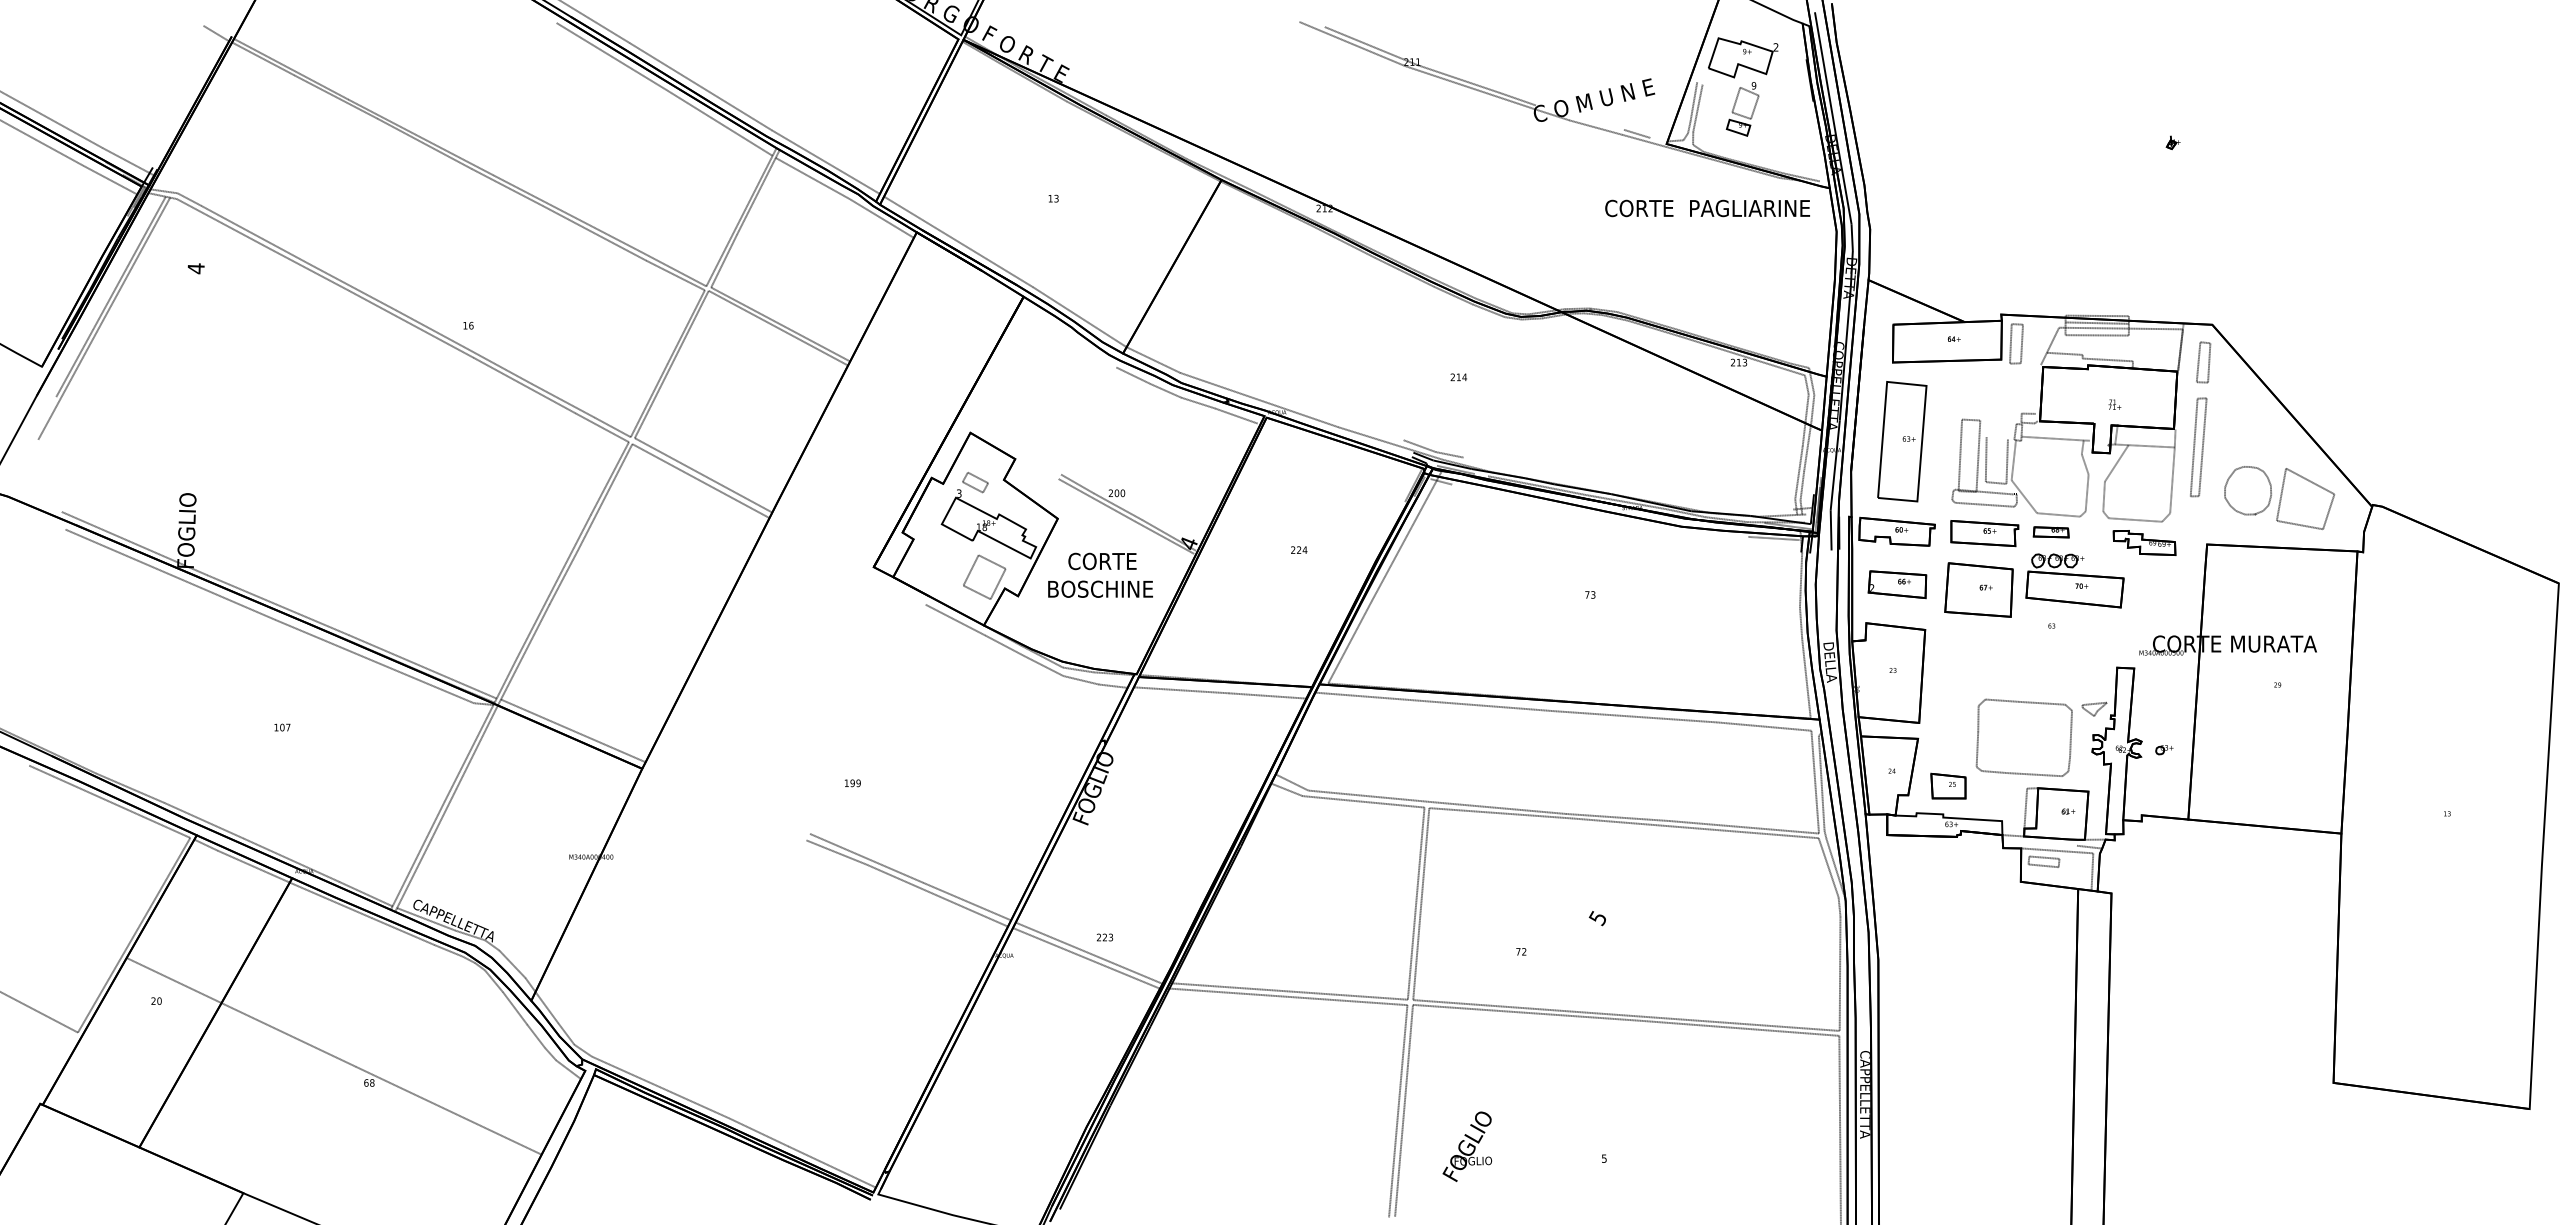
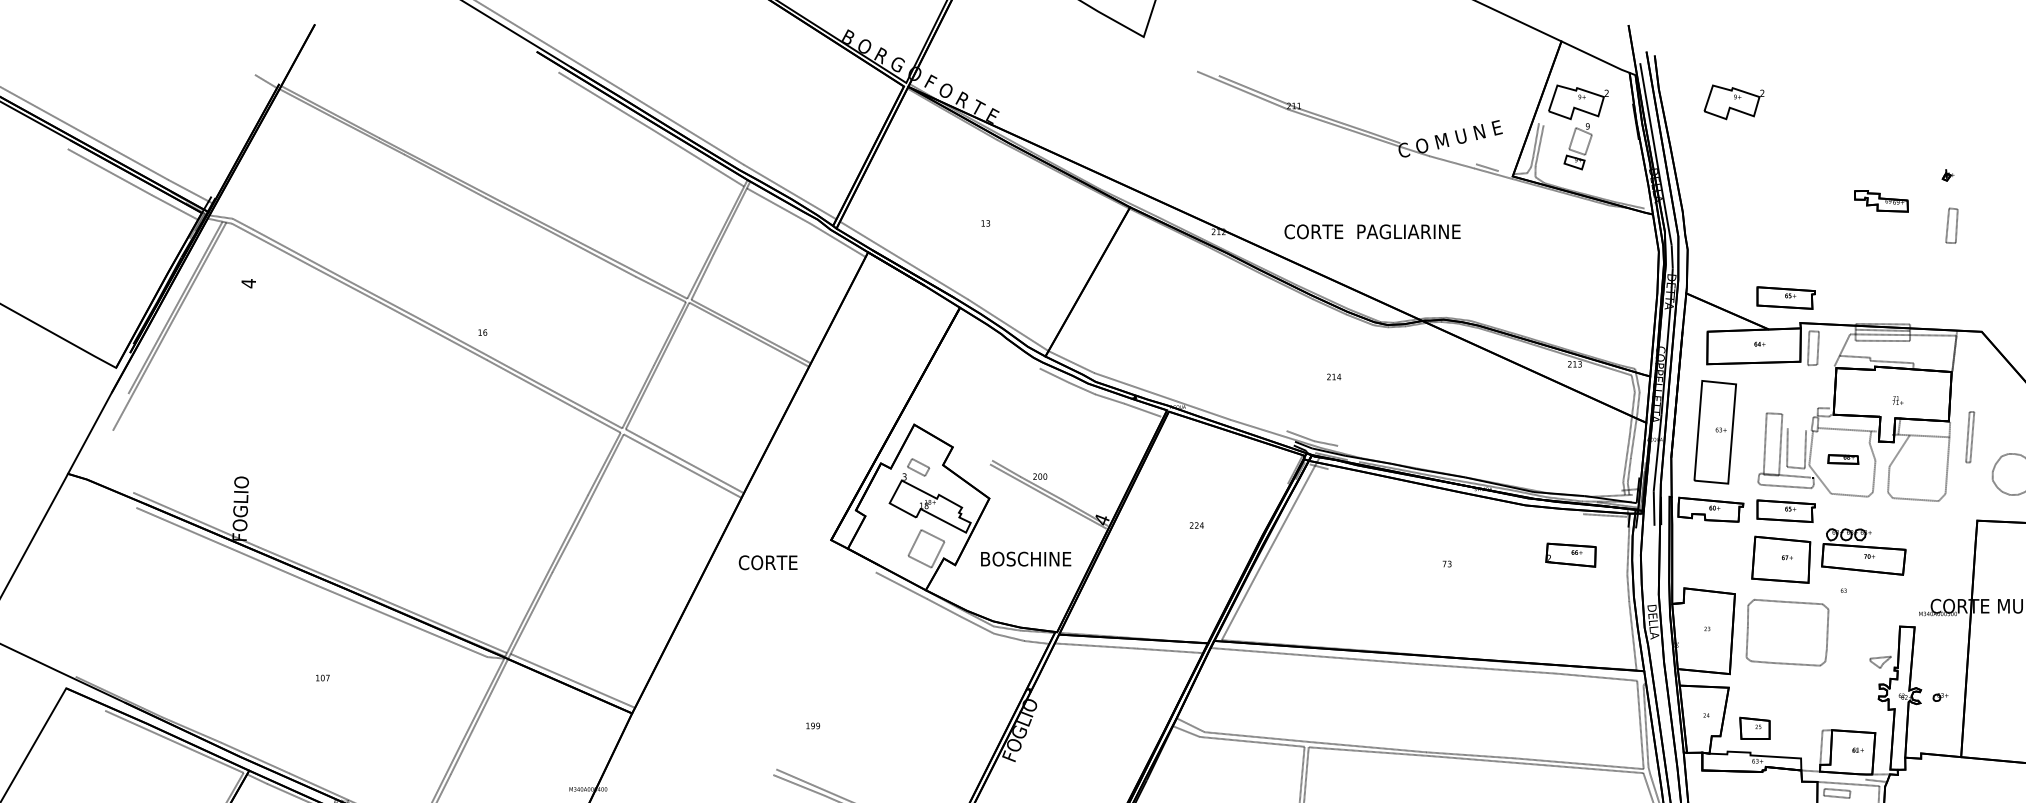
part: (1924, 57) -> (1734, 102), added
text: (1707, 208) -> (1372, 231), moved
part: (1984, 285) -> (1785, 298), added
part: (2203, 362) -> (1951, 225), moved
part: (2198, 447) -> (1969, 437), size x0.6
part: (2050, 532) -> (1842, 459), moved
part: (2144, 542) -> (1881, 200), moved
text: (1102, 561) -> (768, 562), moved
part: (1897, 584) -> (1571, 555), moved
part: (2023, 737) -> (1786, 632), moved

